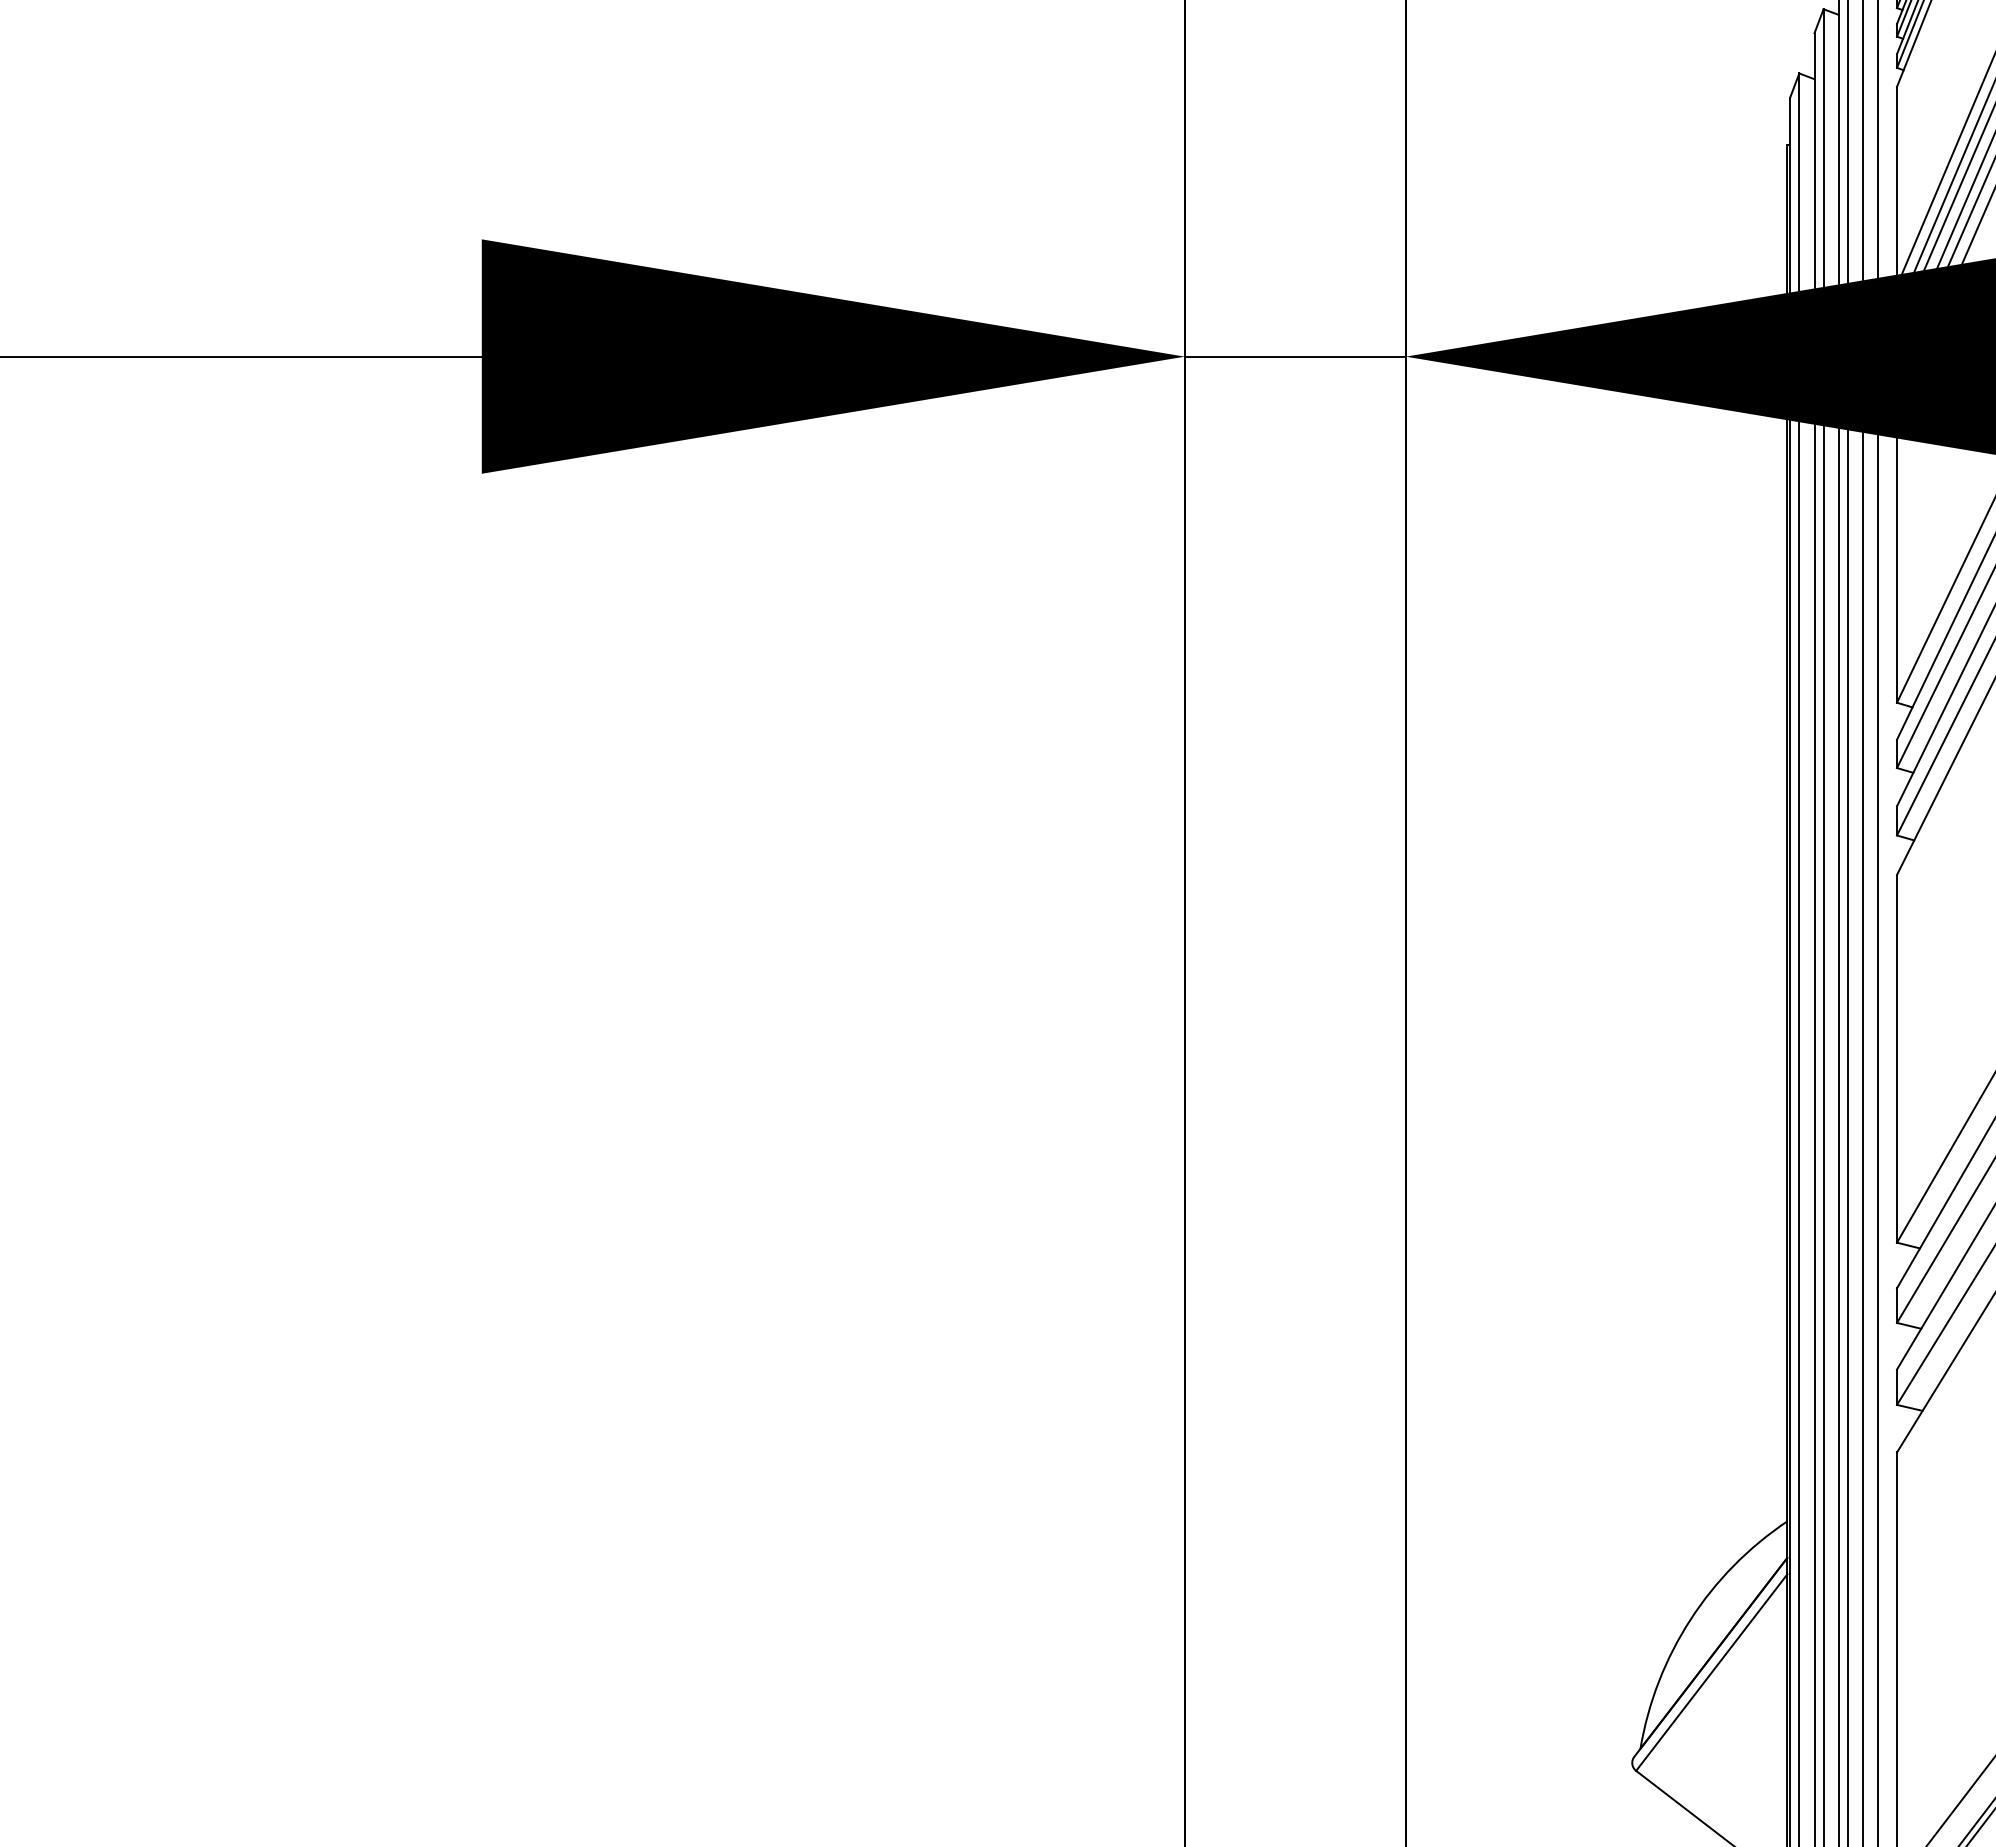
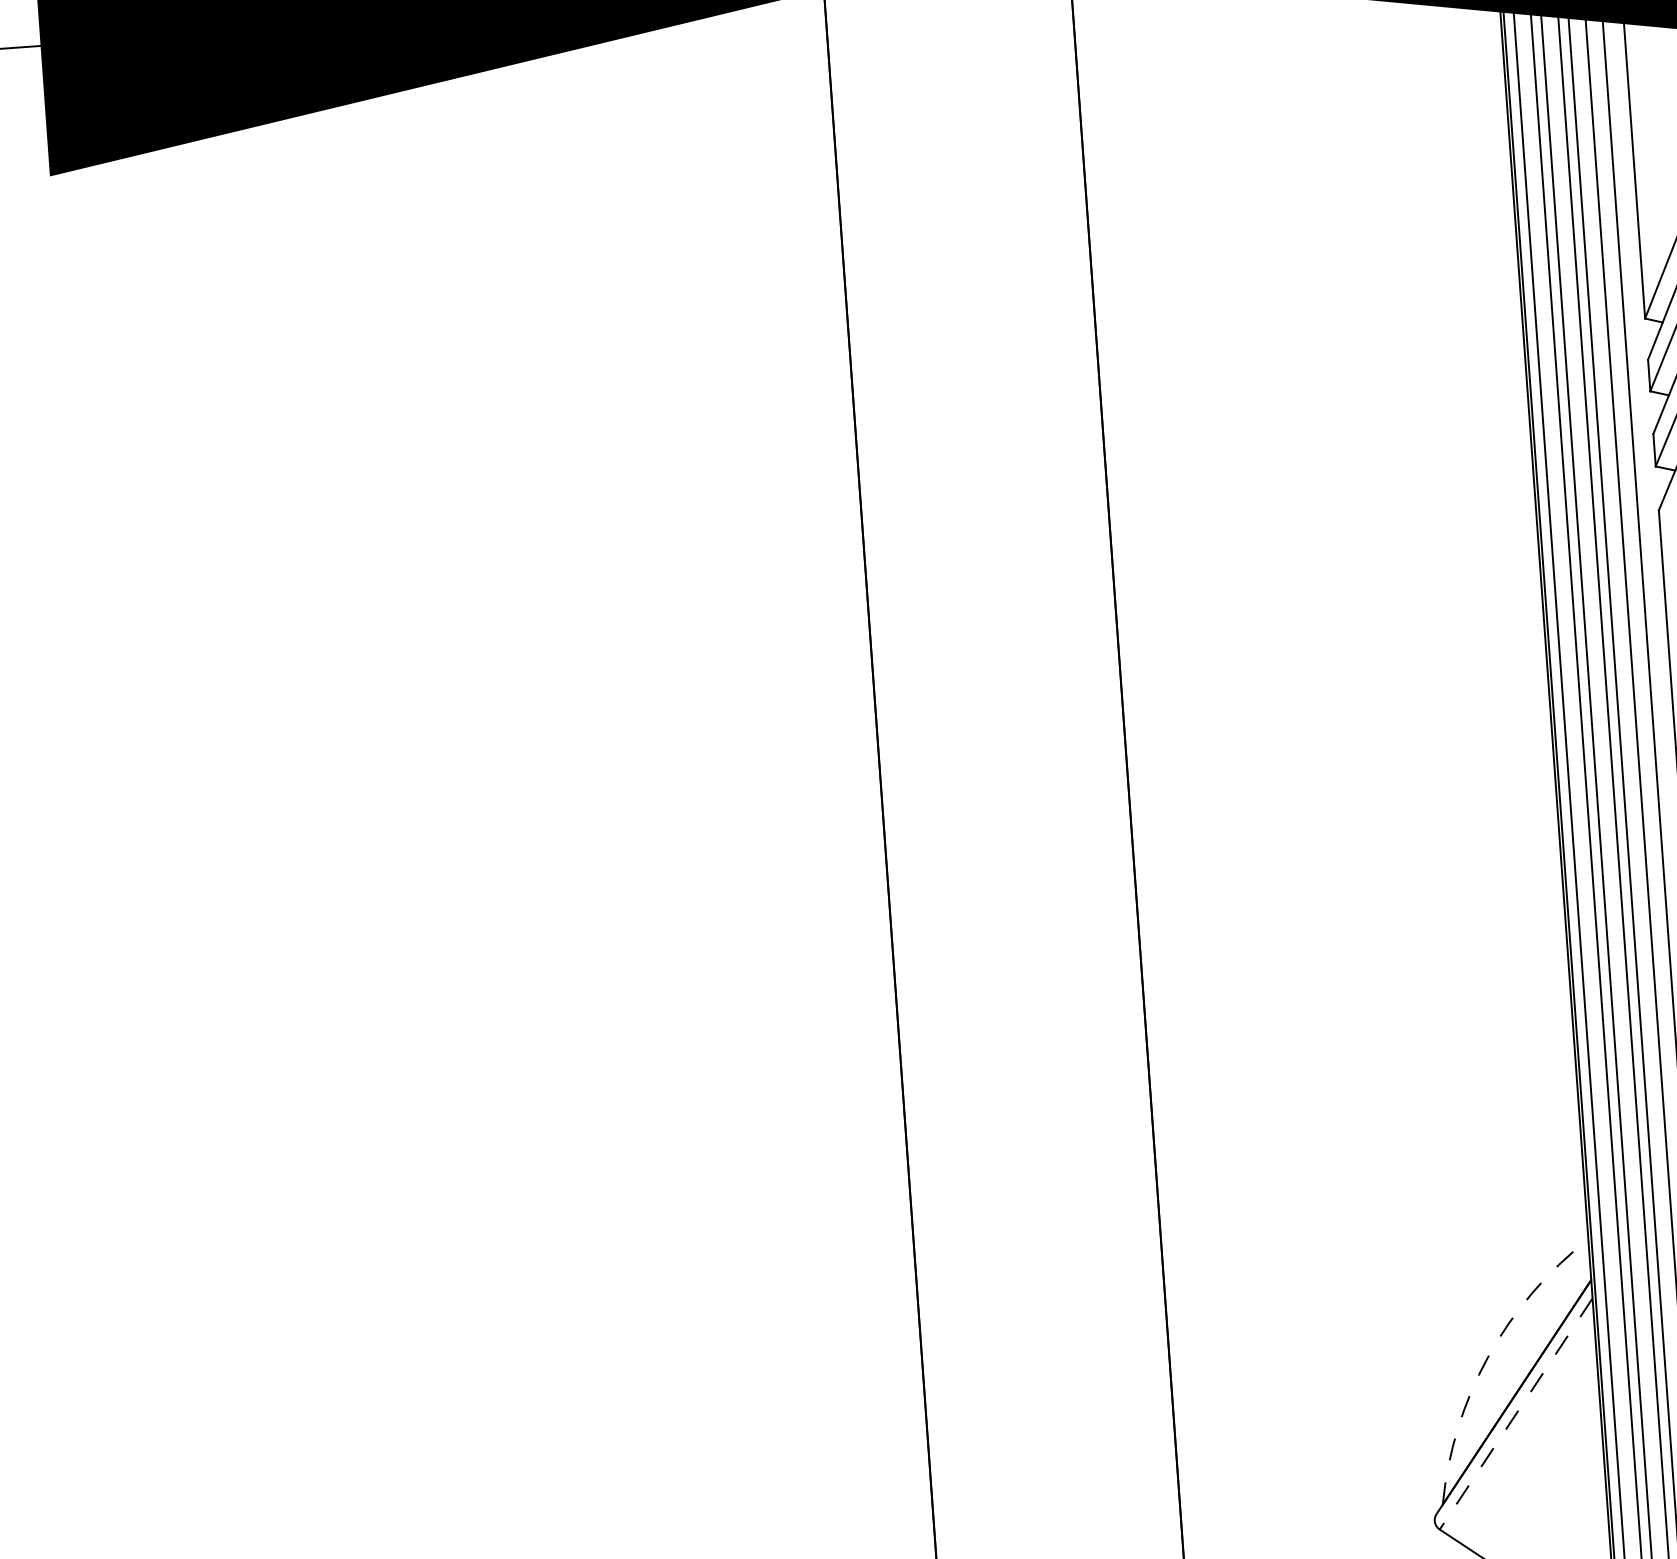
arc: (1690, 1619) -> (1488, 1356), solid -> dashed
line: (1711, 1672) -> (1515, 1413), solid -> dashed

